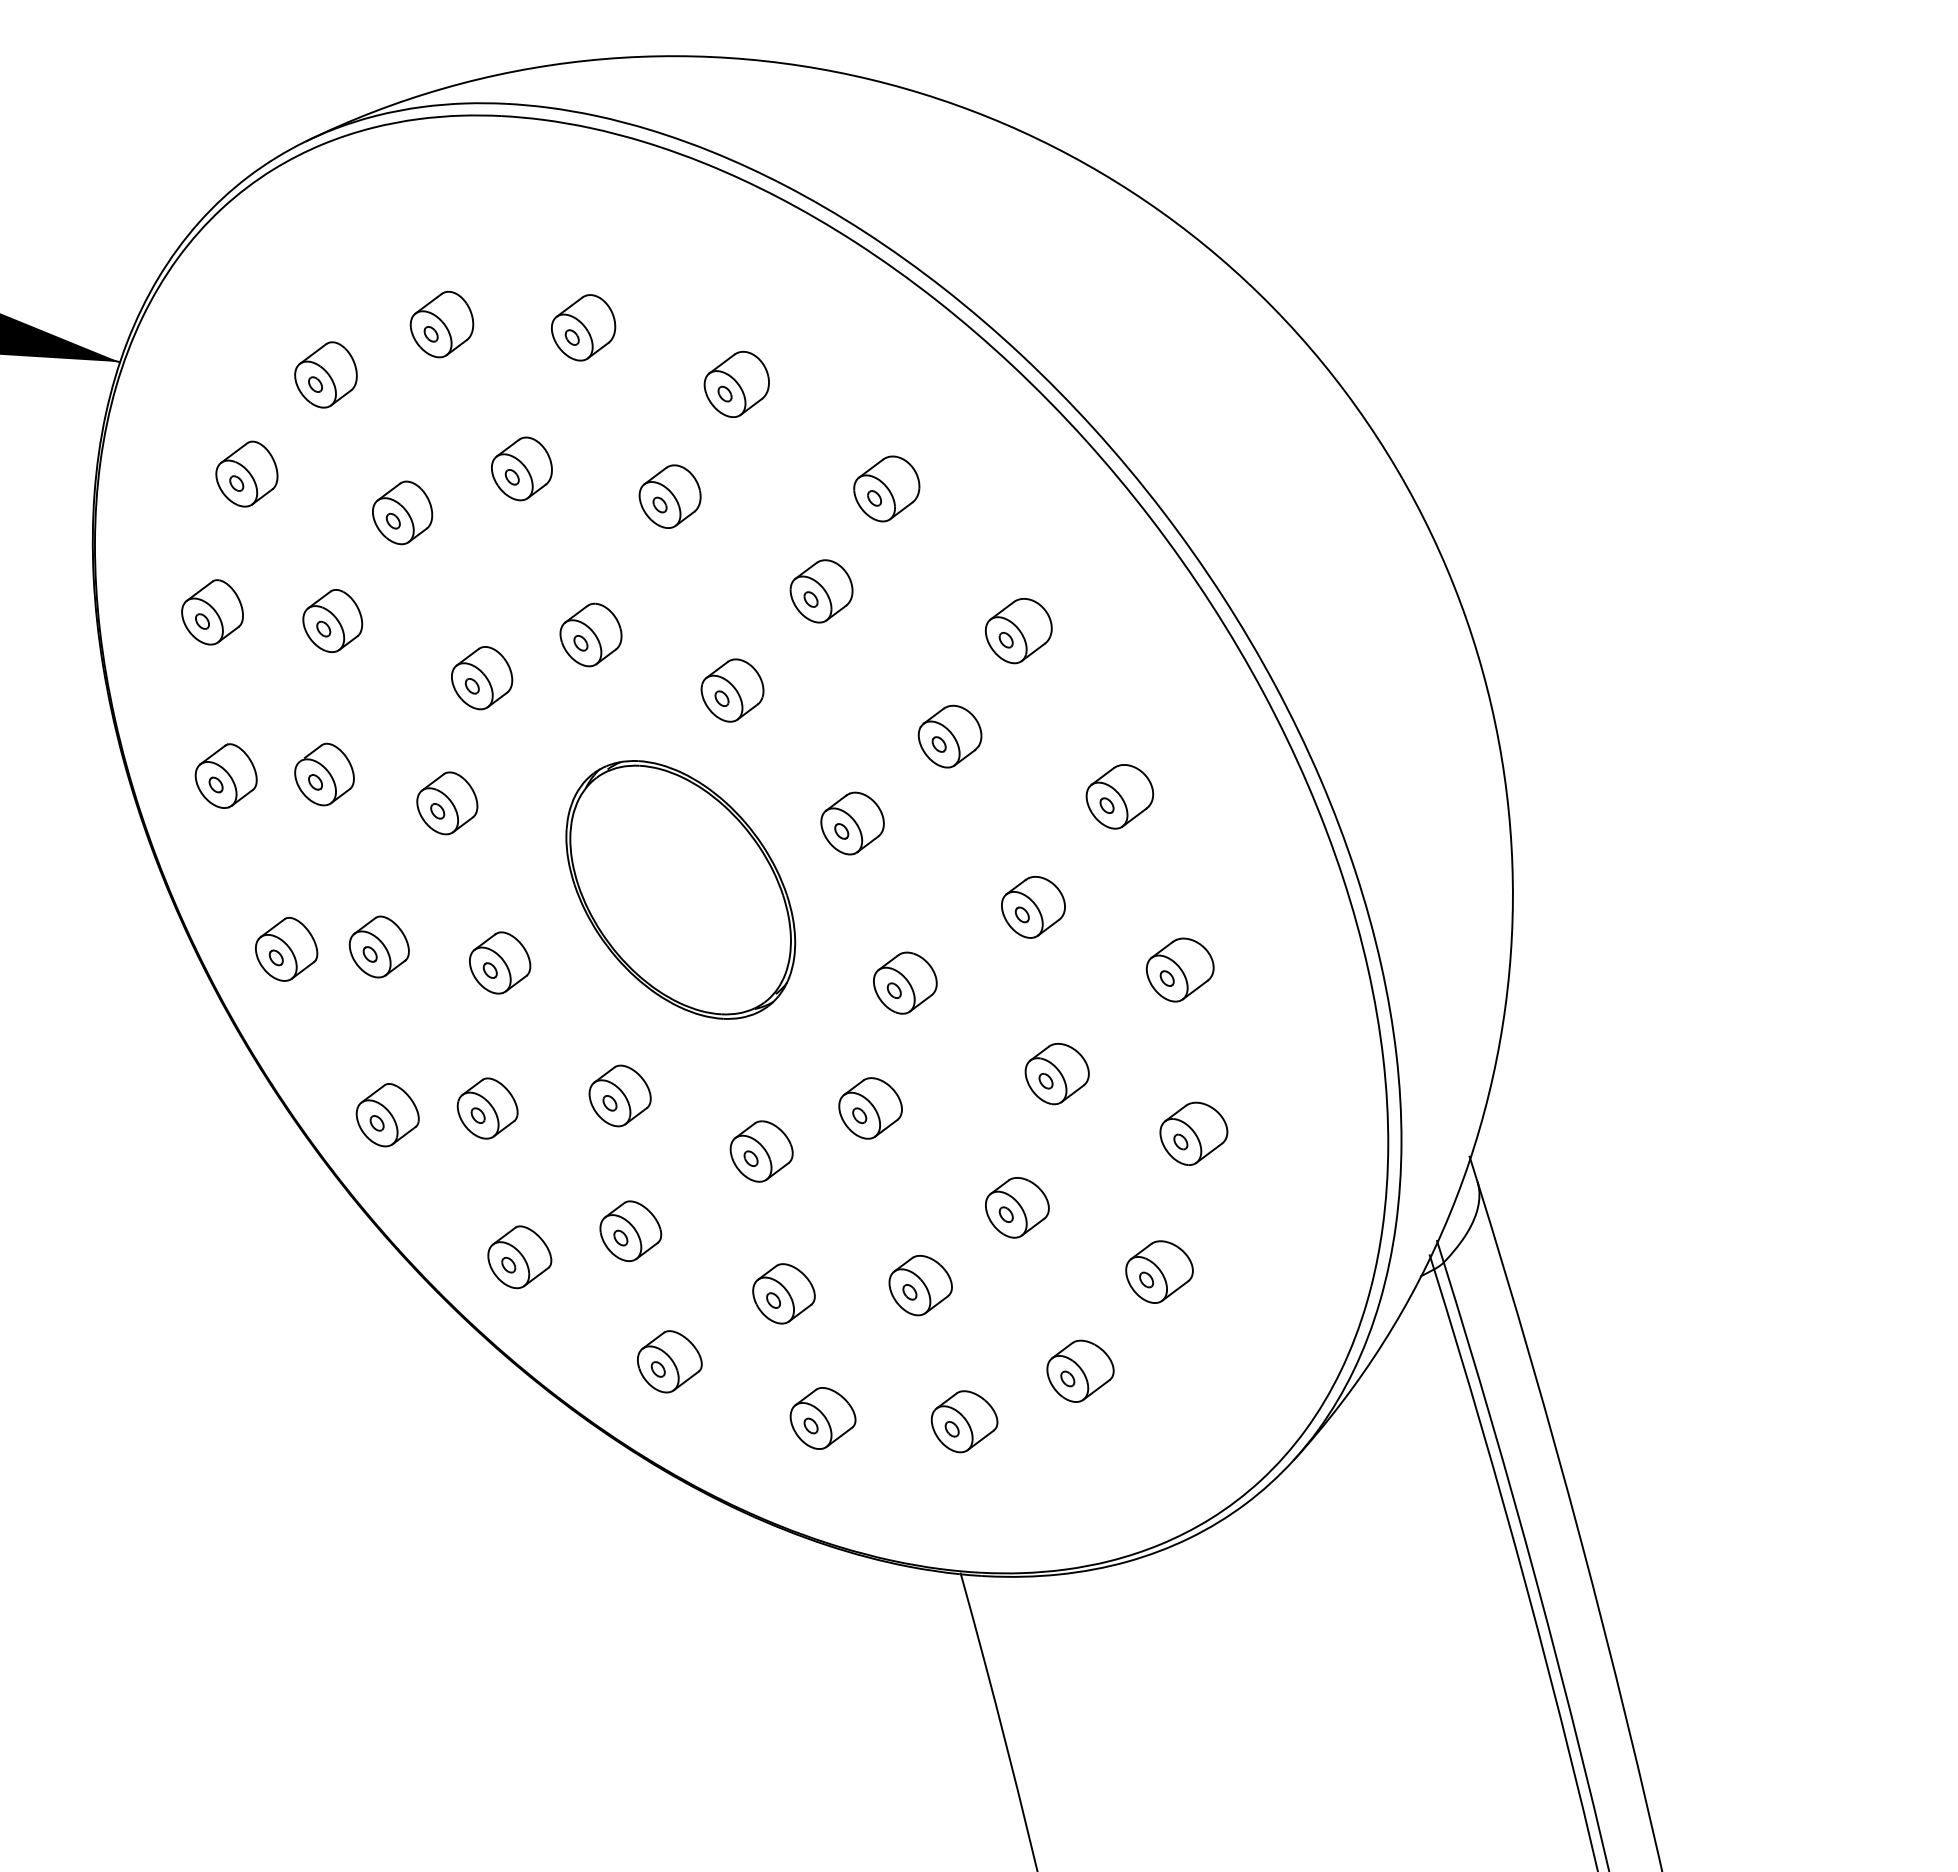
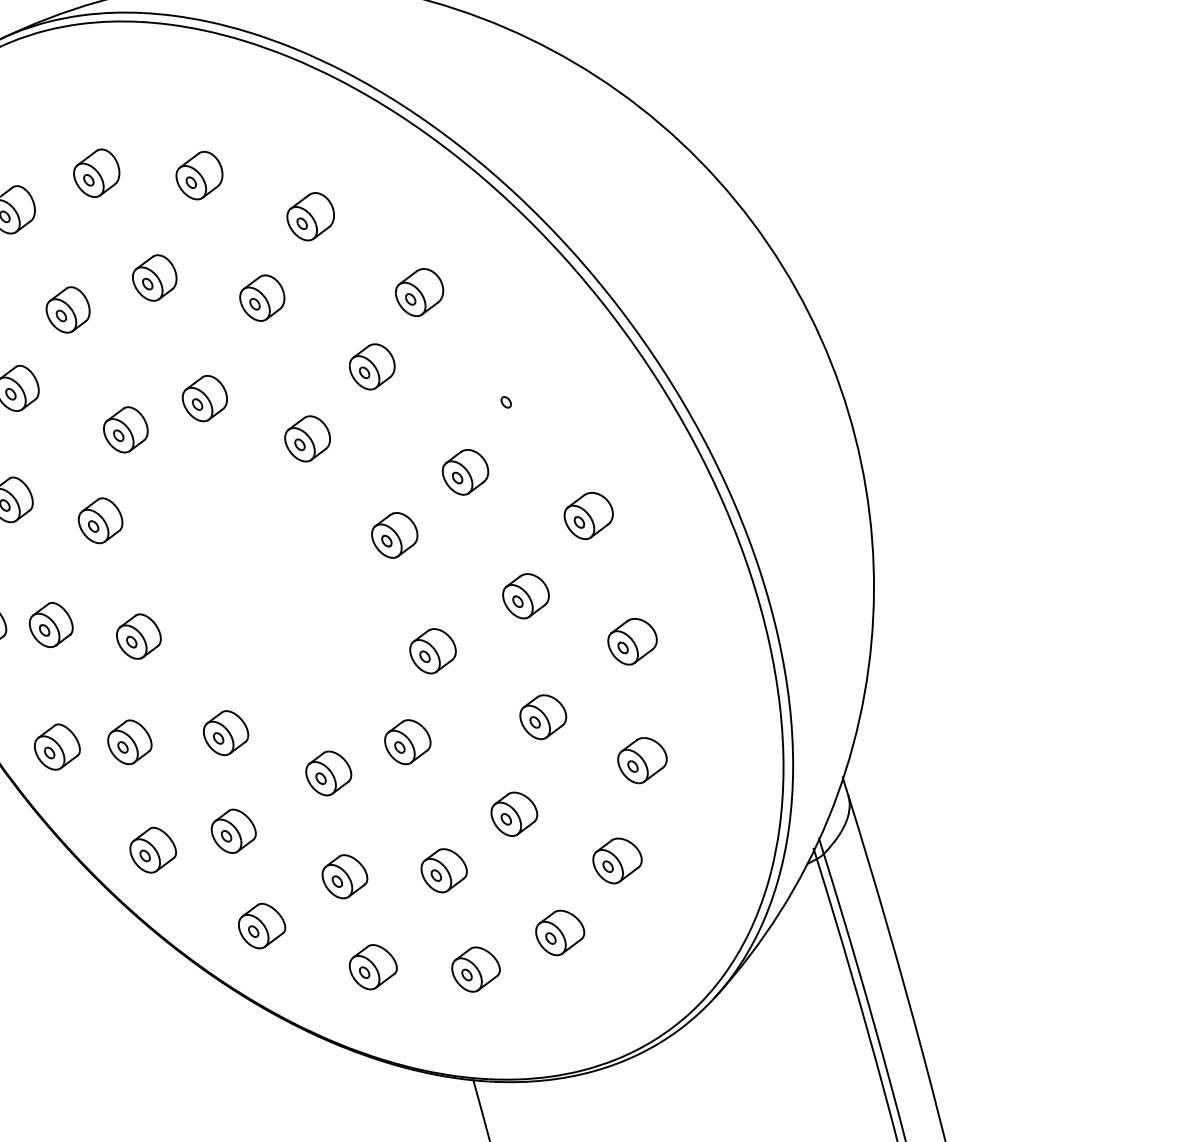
part: (1018, 631) -> (515, 396), removed
part: (680, 889) -> (269, 583), removed

